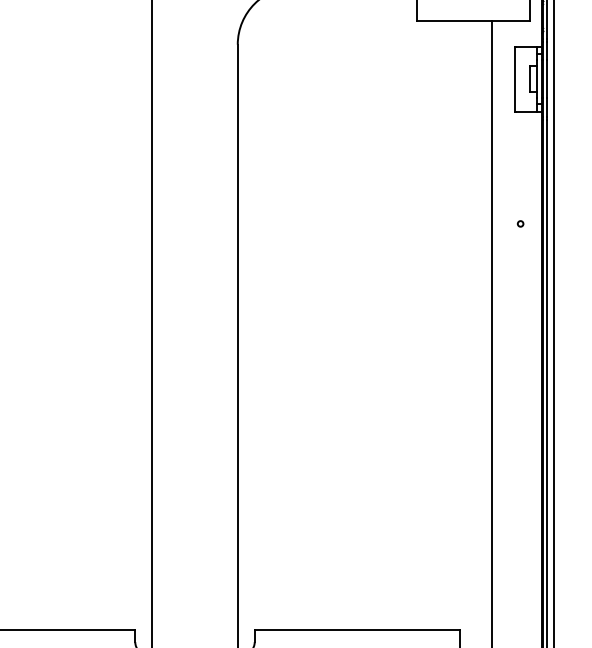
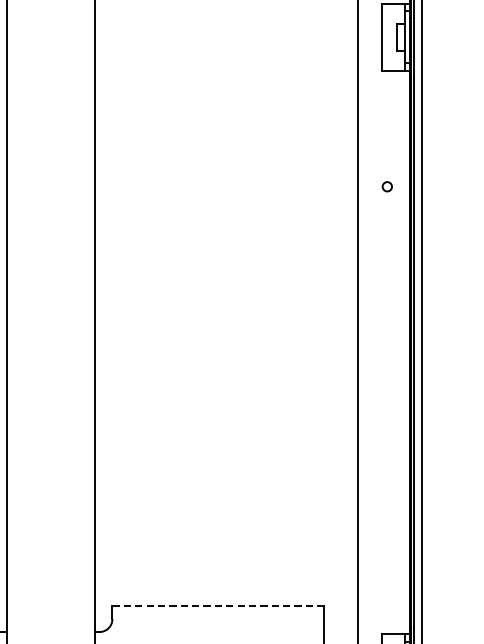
circle: (520, 223) -> (387, 186), size x1.6
line: (357, 629) -> (218, 606), solid -> dashed

